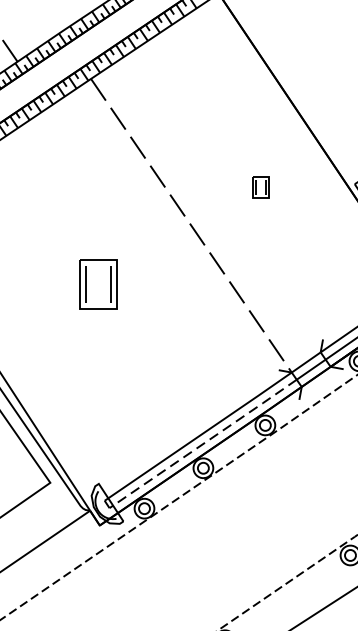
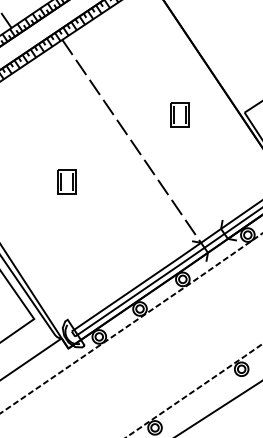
part: (260, 186) -> (179, 114), size x1.67
part: (97, 283) -> (66, 181), size x0.71
line: (204, 444) -> (140, 292), dashed -> solid

